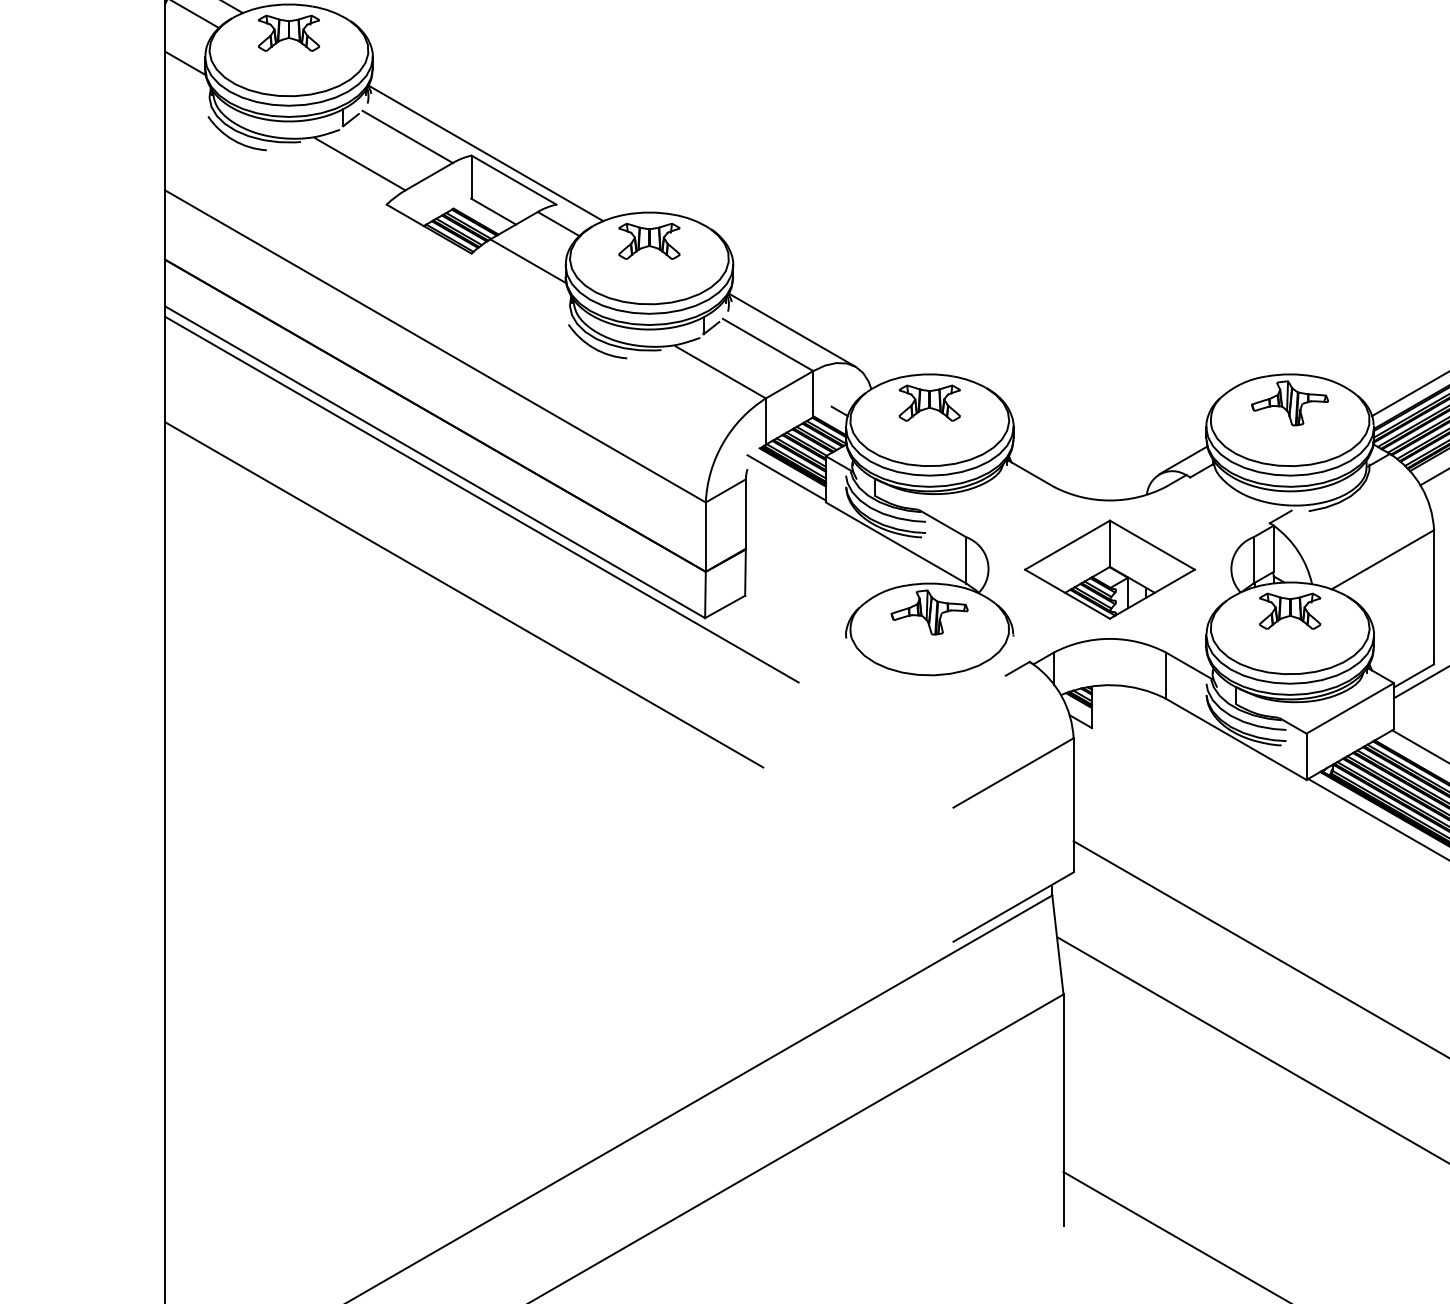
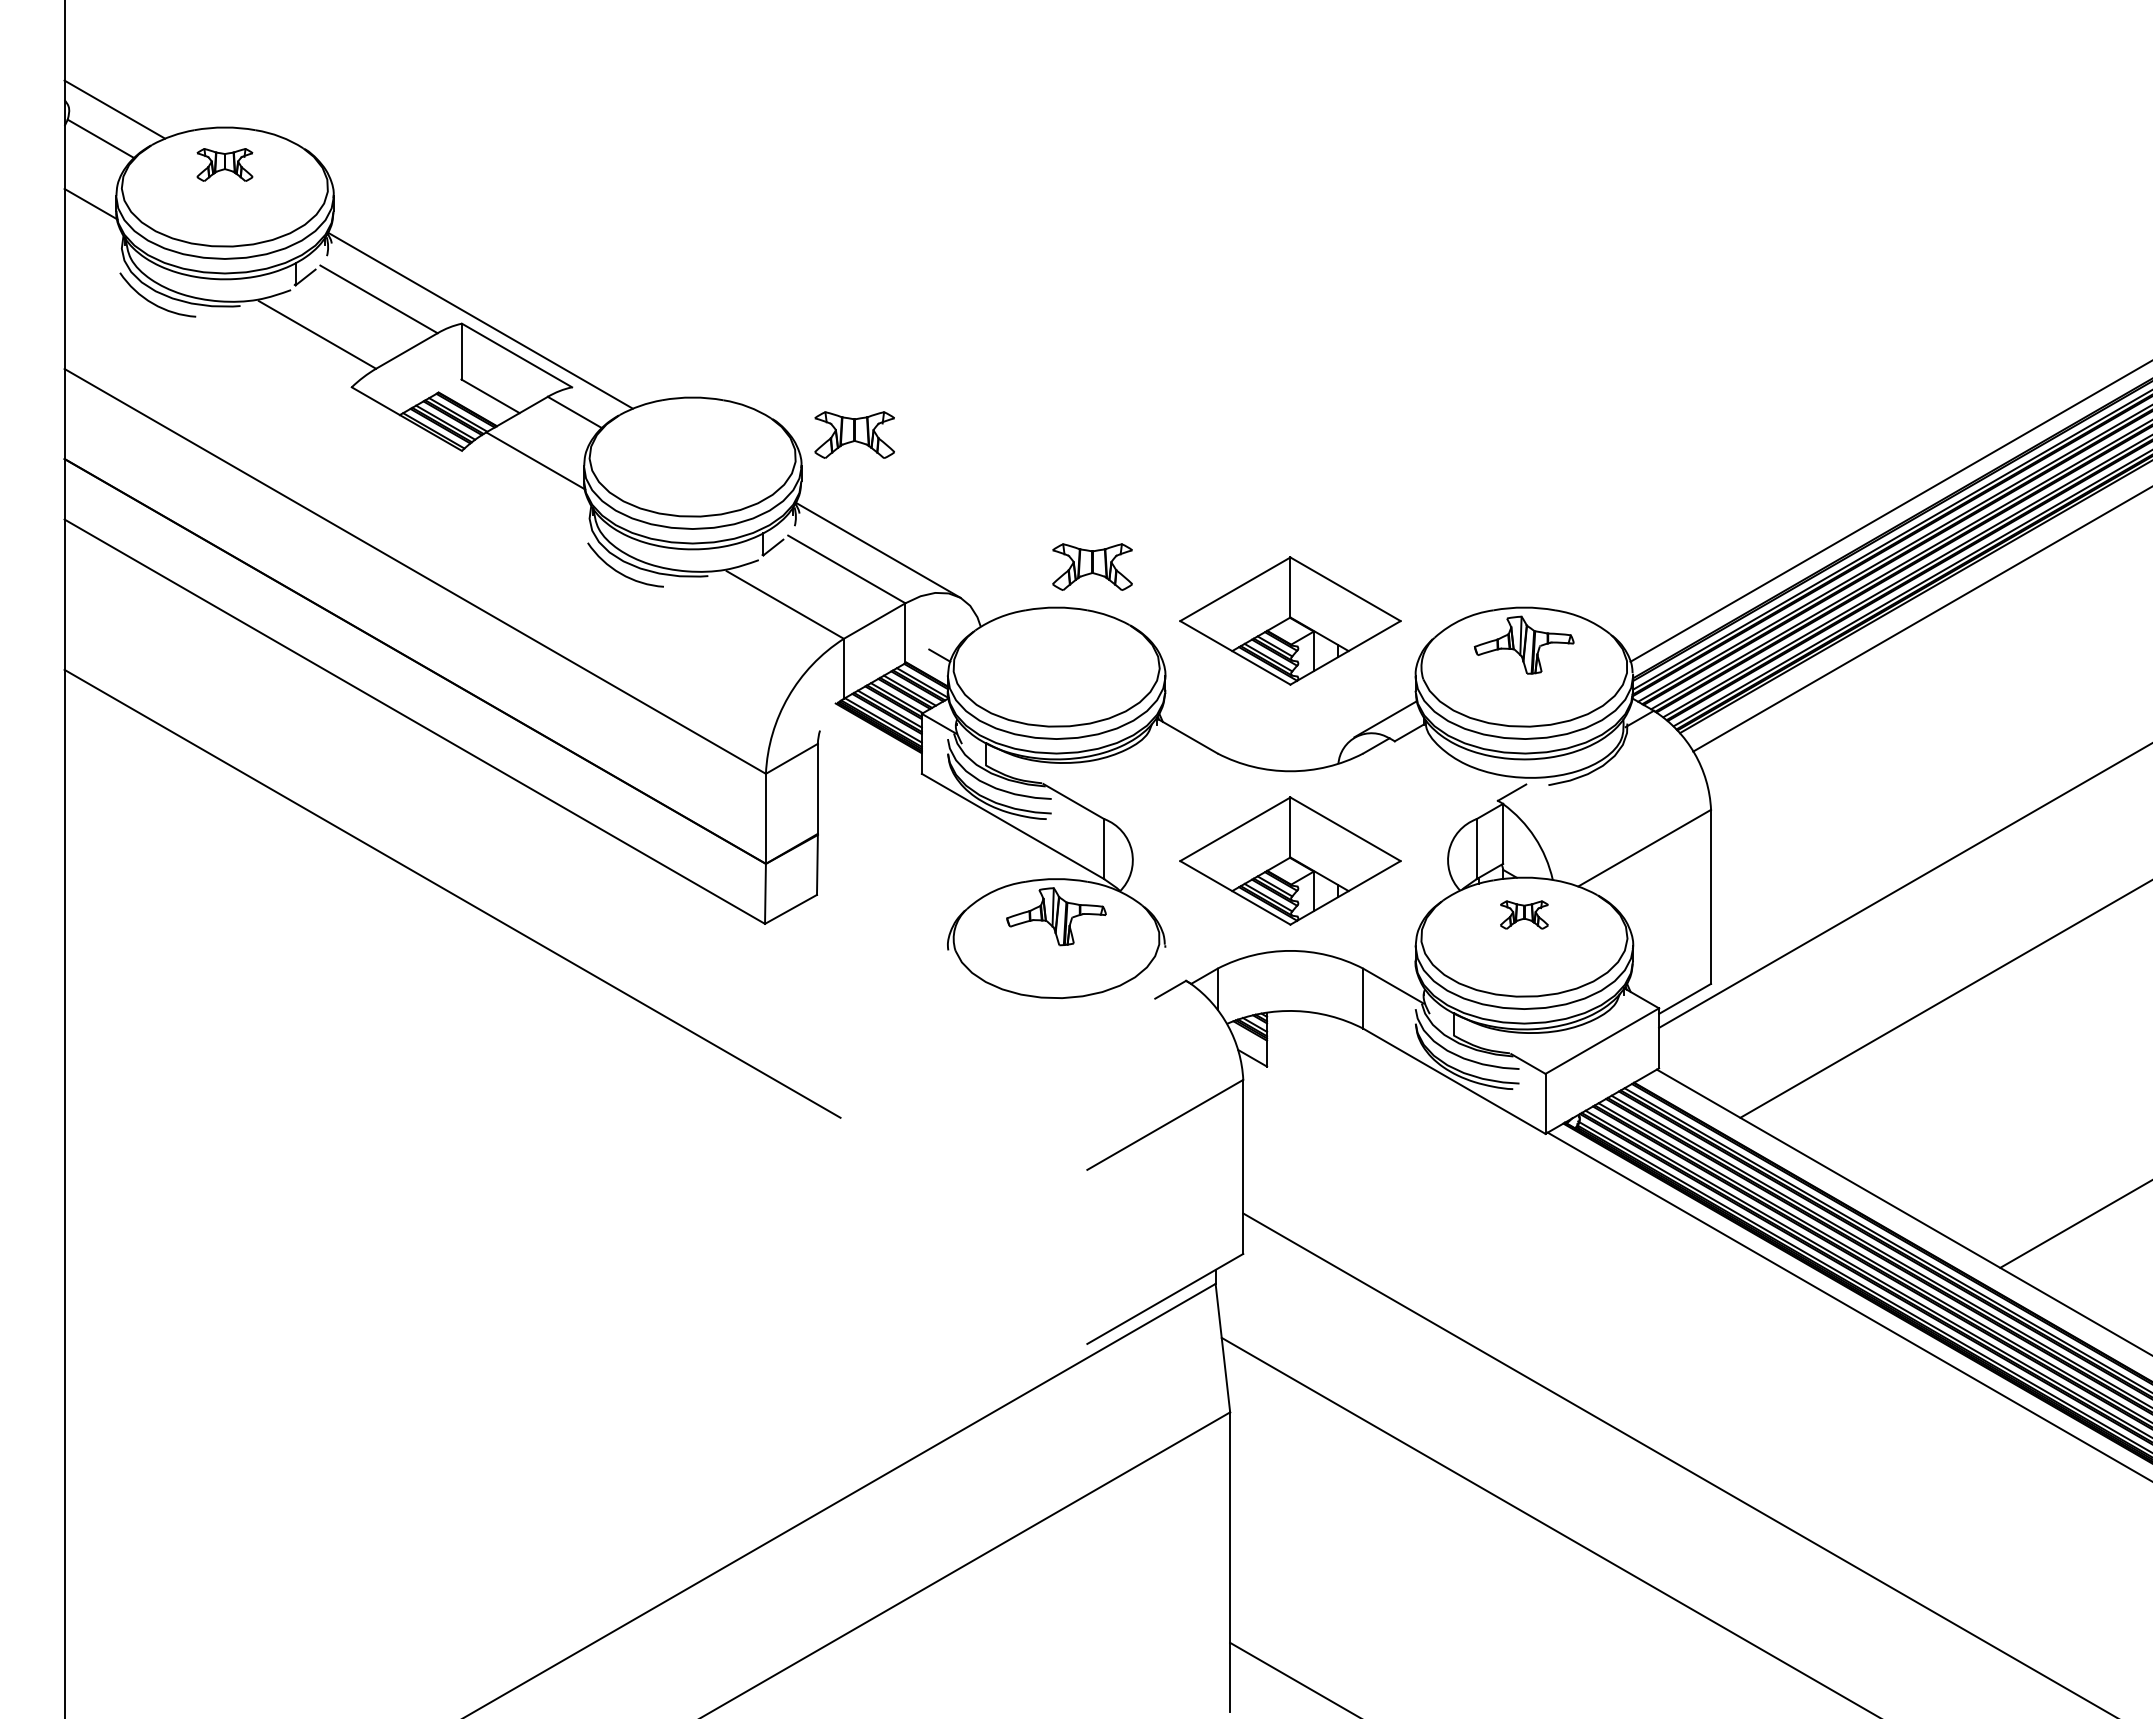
part: (288, 32) -> (224, 164), size x0.7
part: (649, 241) -> (854, 434), moved
part: (1109, 384) -> (1290, 620), added
part: (929, 402) -> (1092, 566), moved
line: (786, 477) -> (870, 741), removed
line: (482, 499) -> (475, 770), removed
part: (1290, 610) -> (1524, 914), size x0.6

